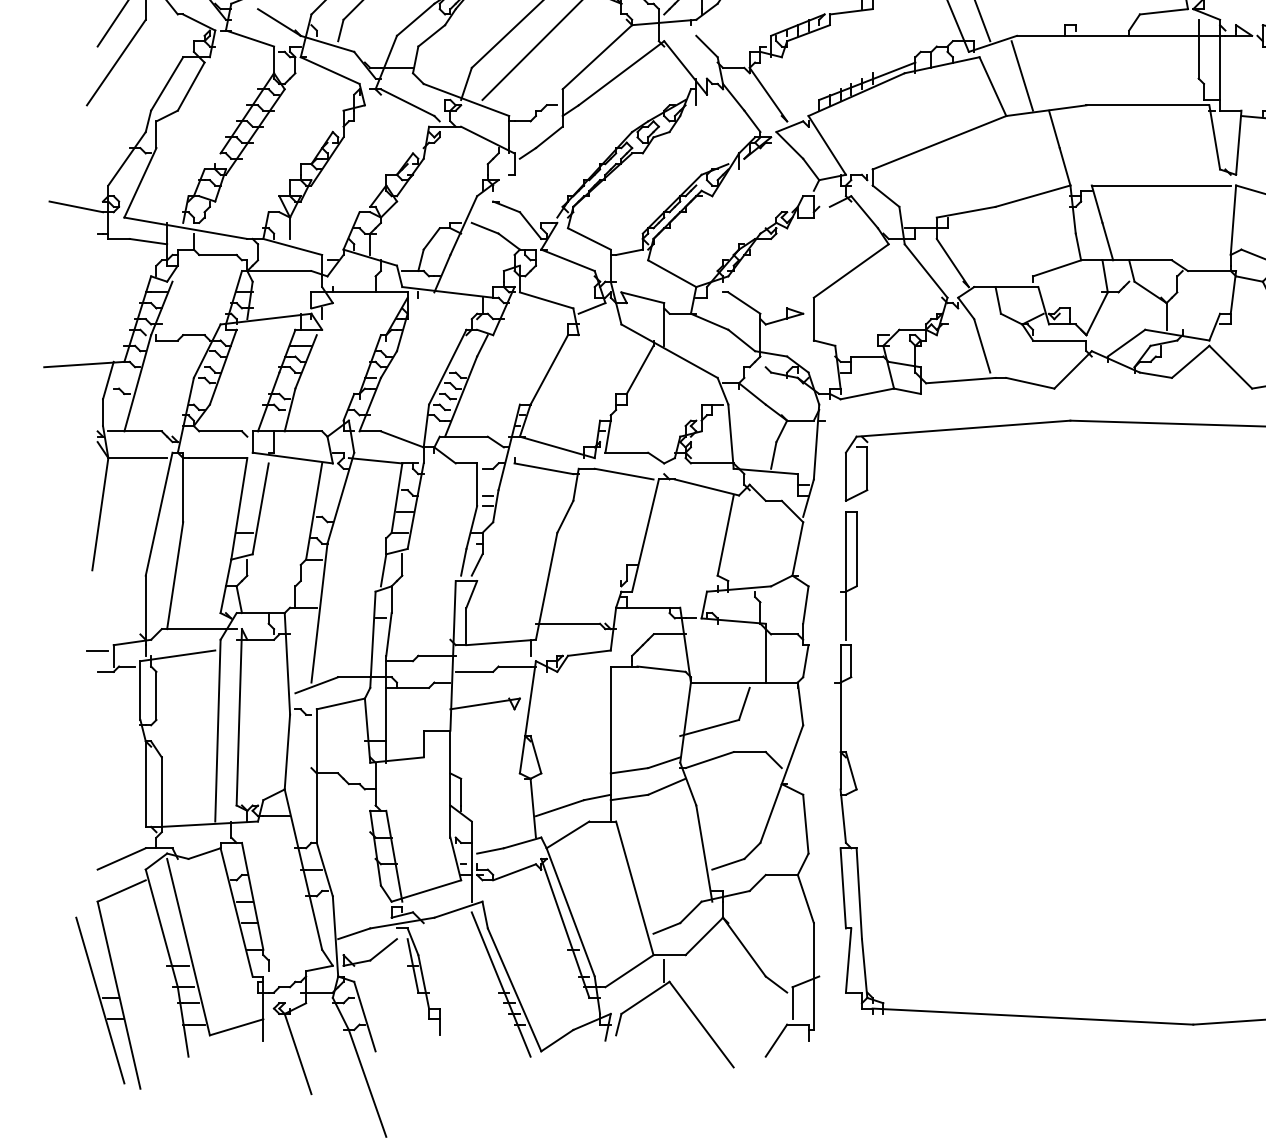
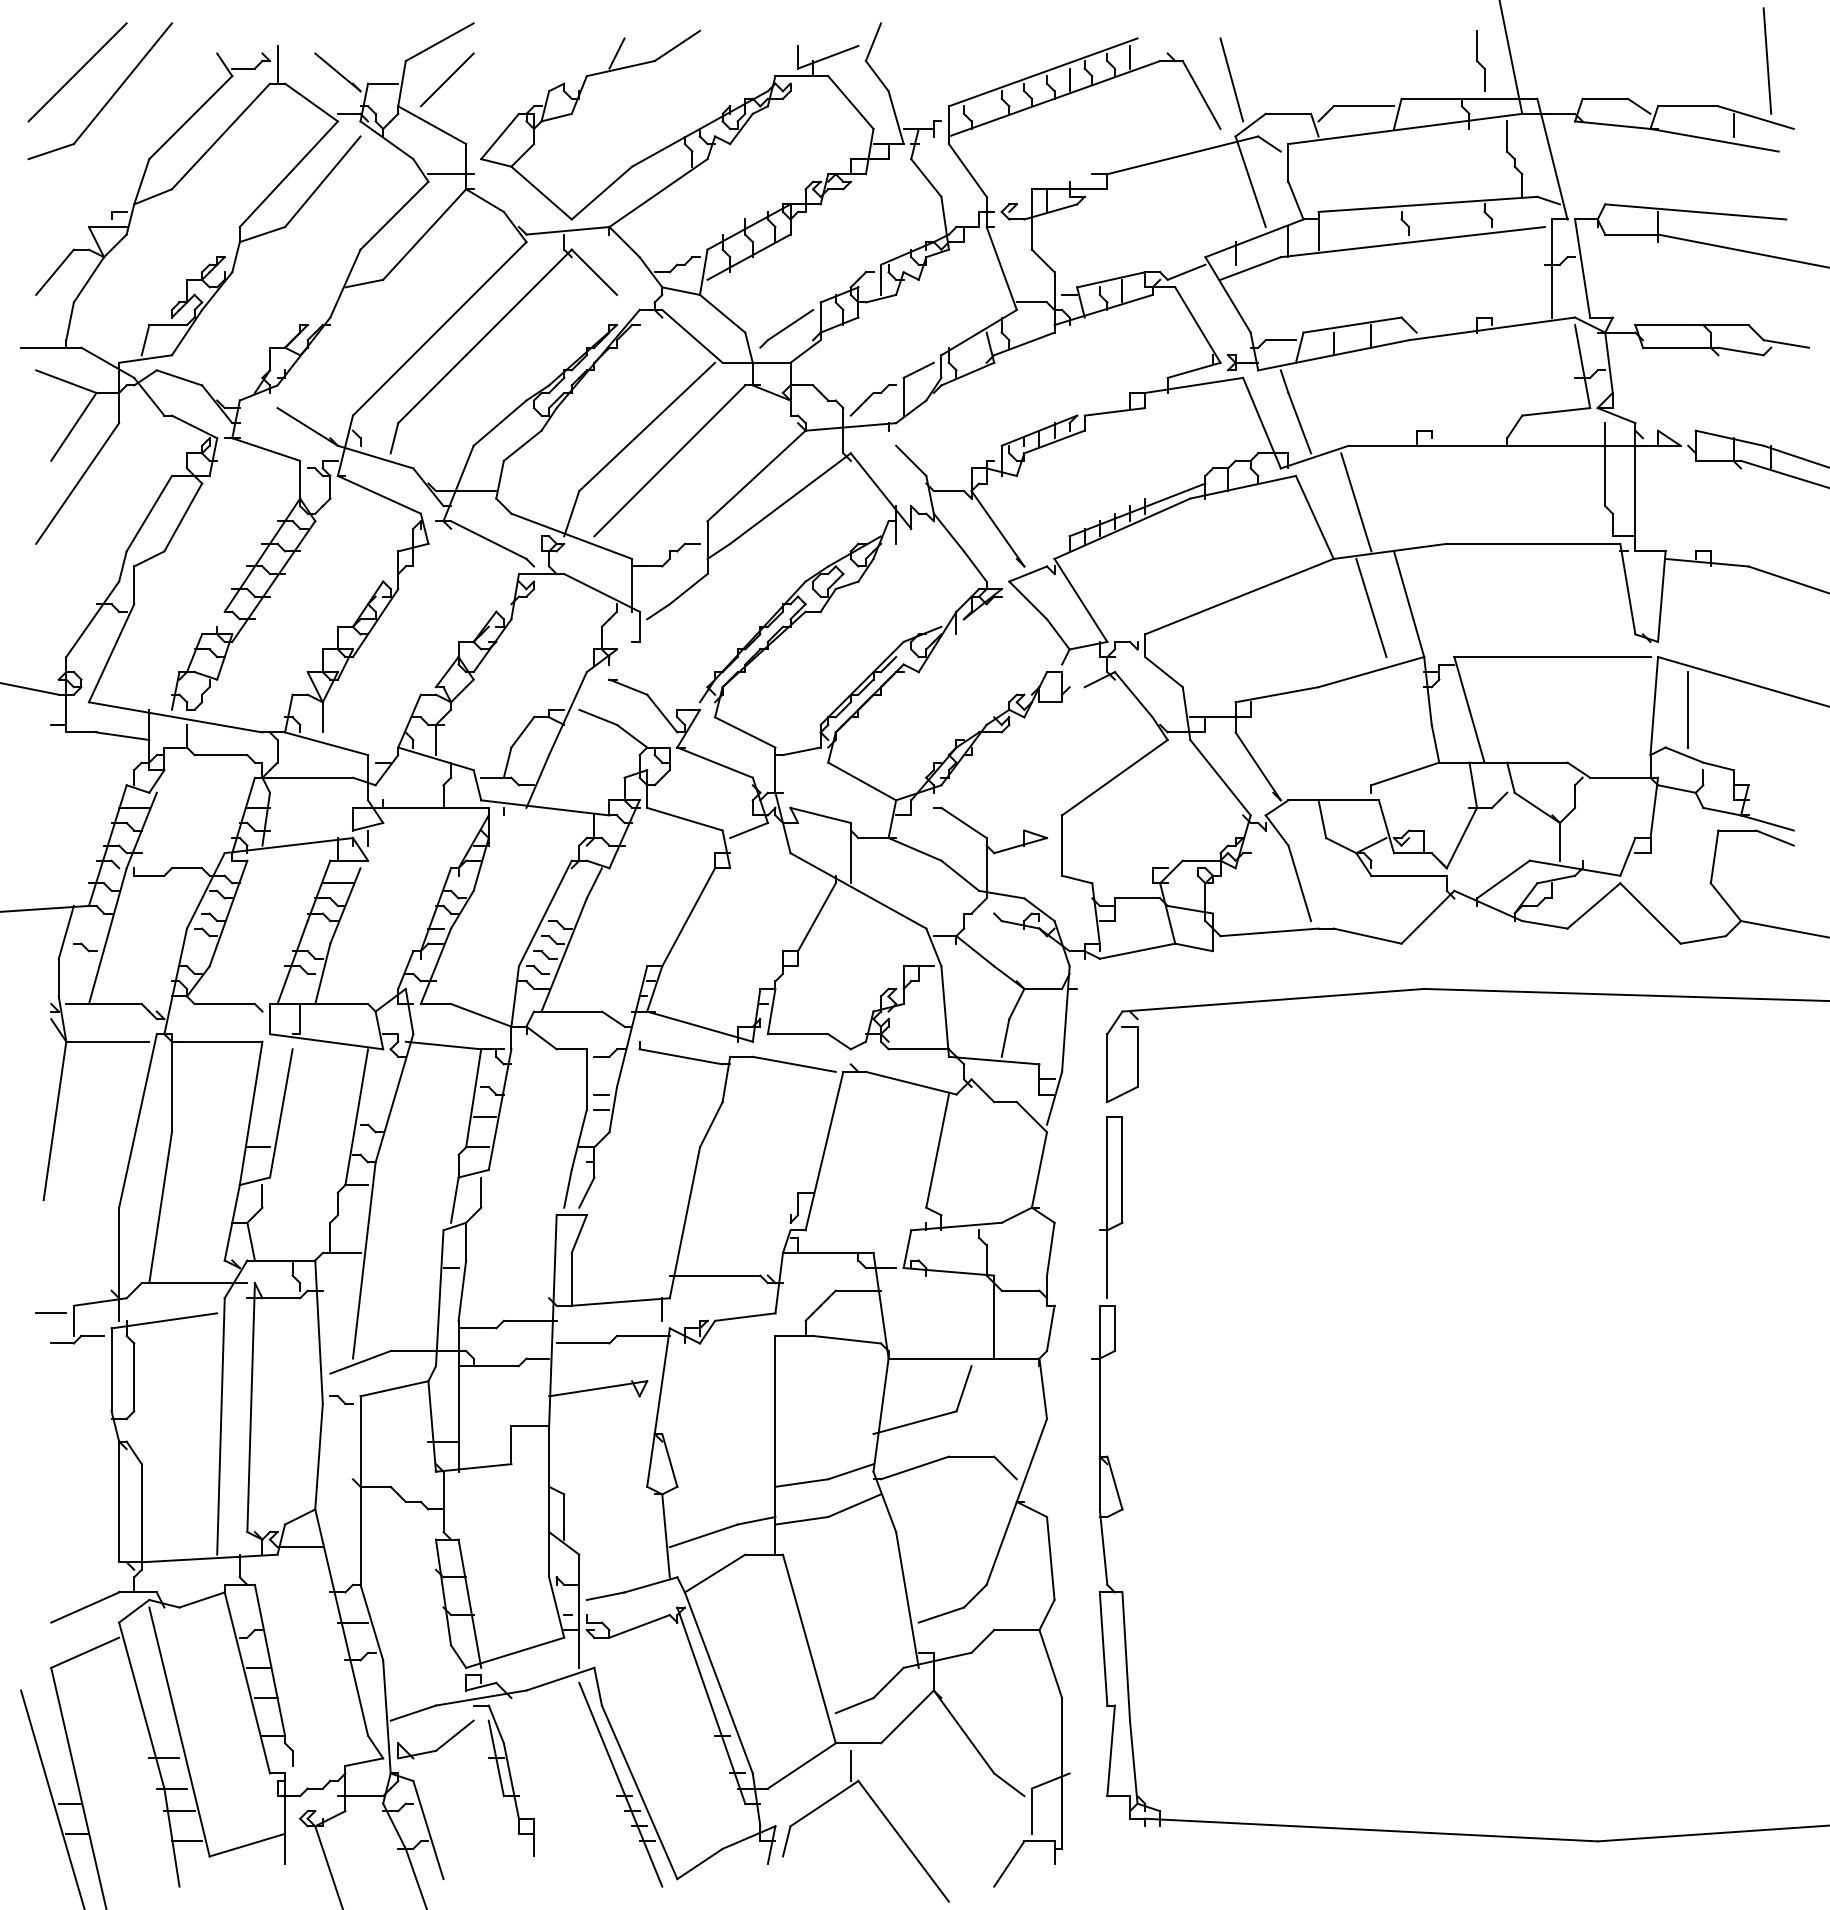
line: (1033, 150) -> (1371, 607), added
line: (1257, 222) -> (1688, 709), added

